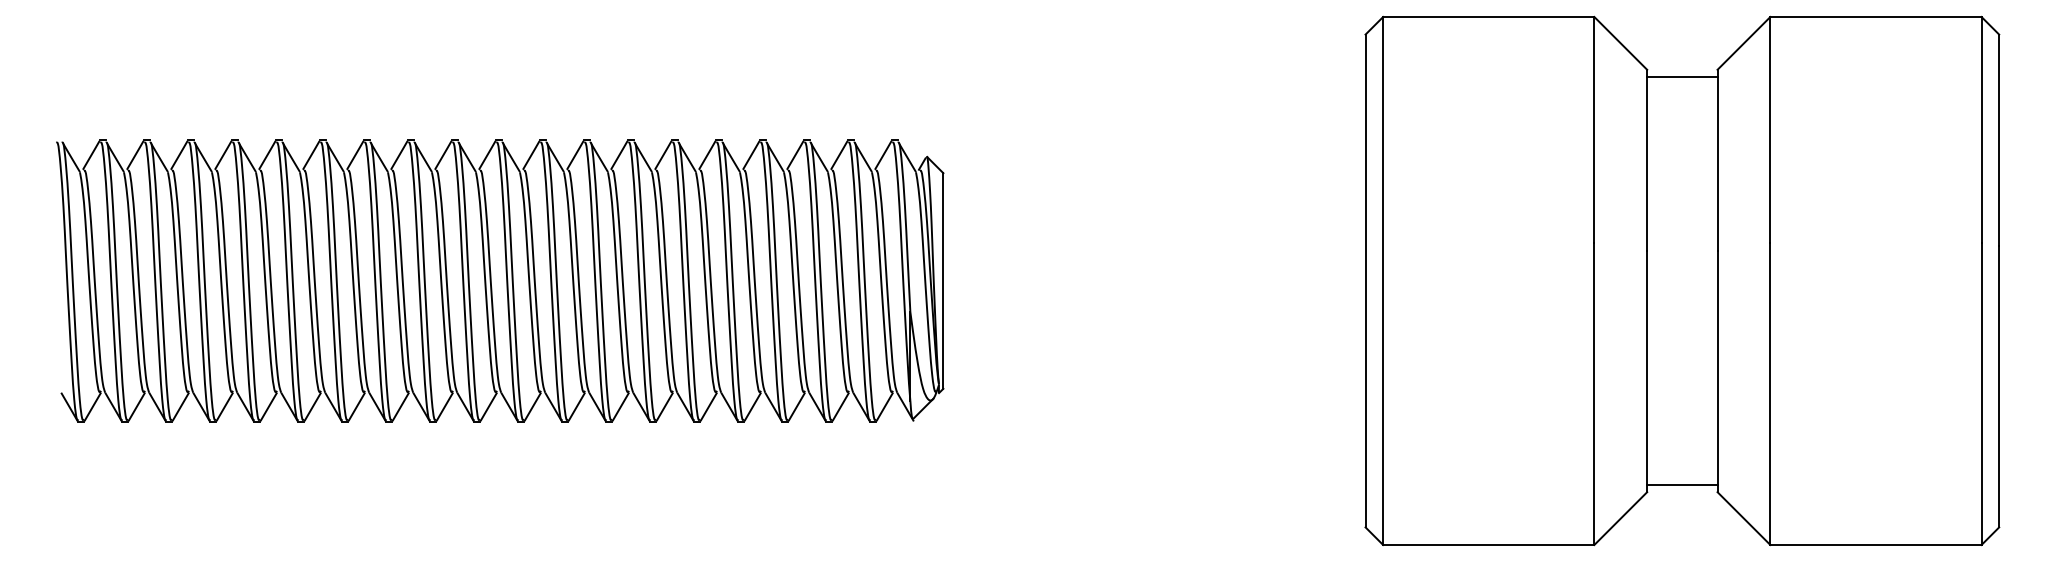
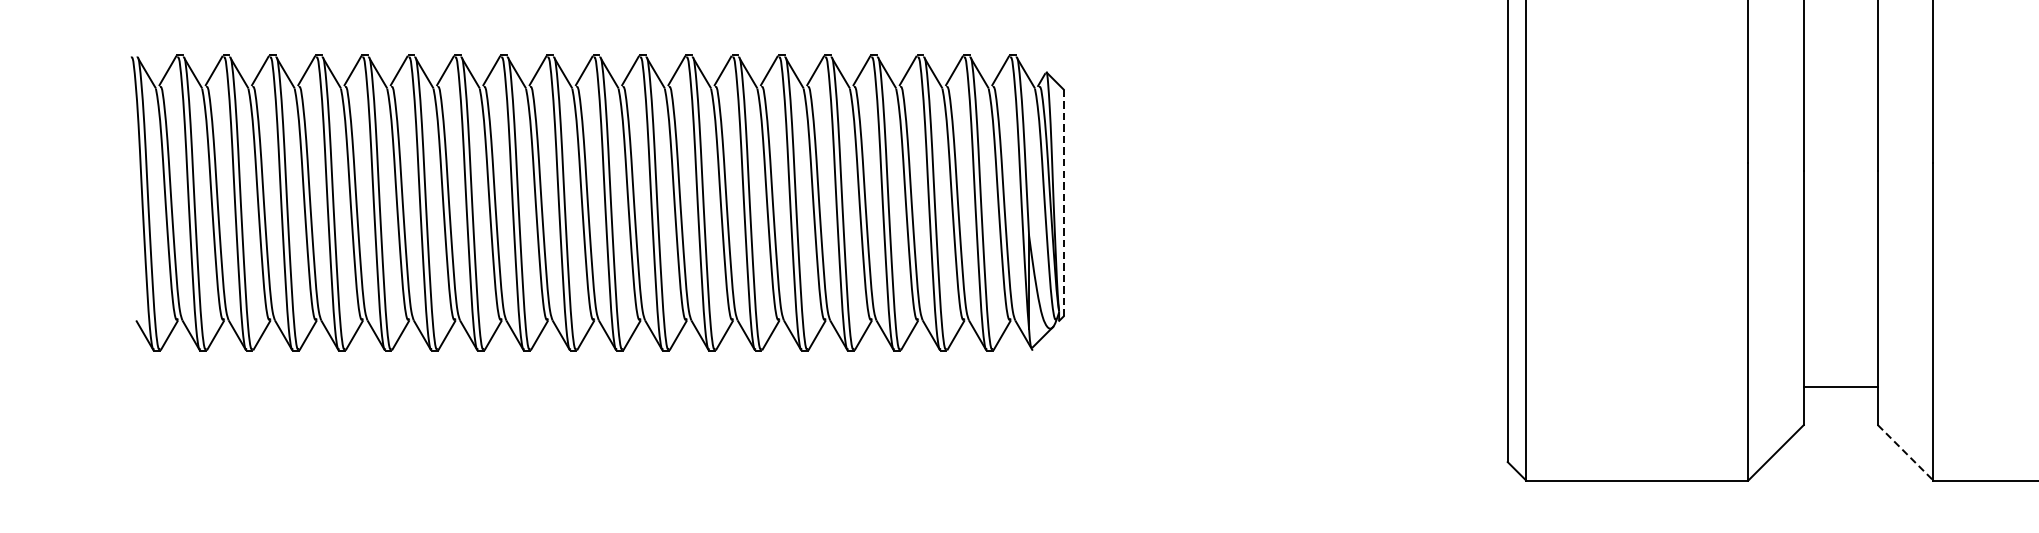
line: (943, 281) -> (1063, 203), solid -> dashed
line: (1682, 485) -> (1840, 387), moved
line: (1744, 518) -> (1906, 452), solid -> dashed

